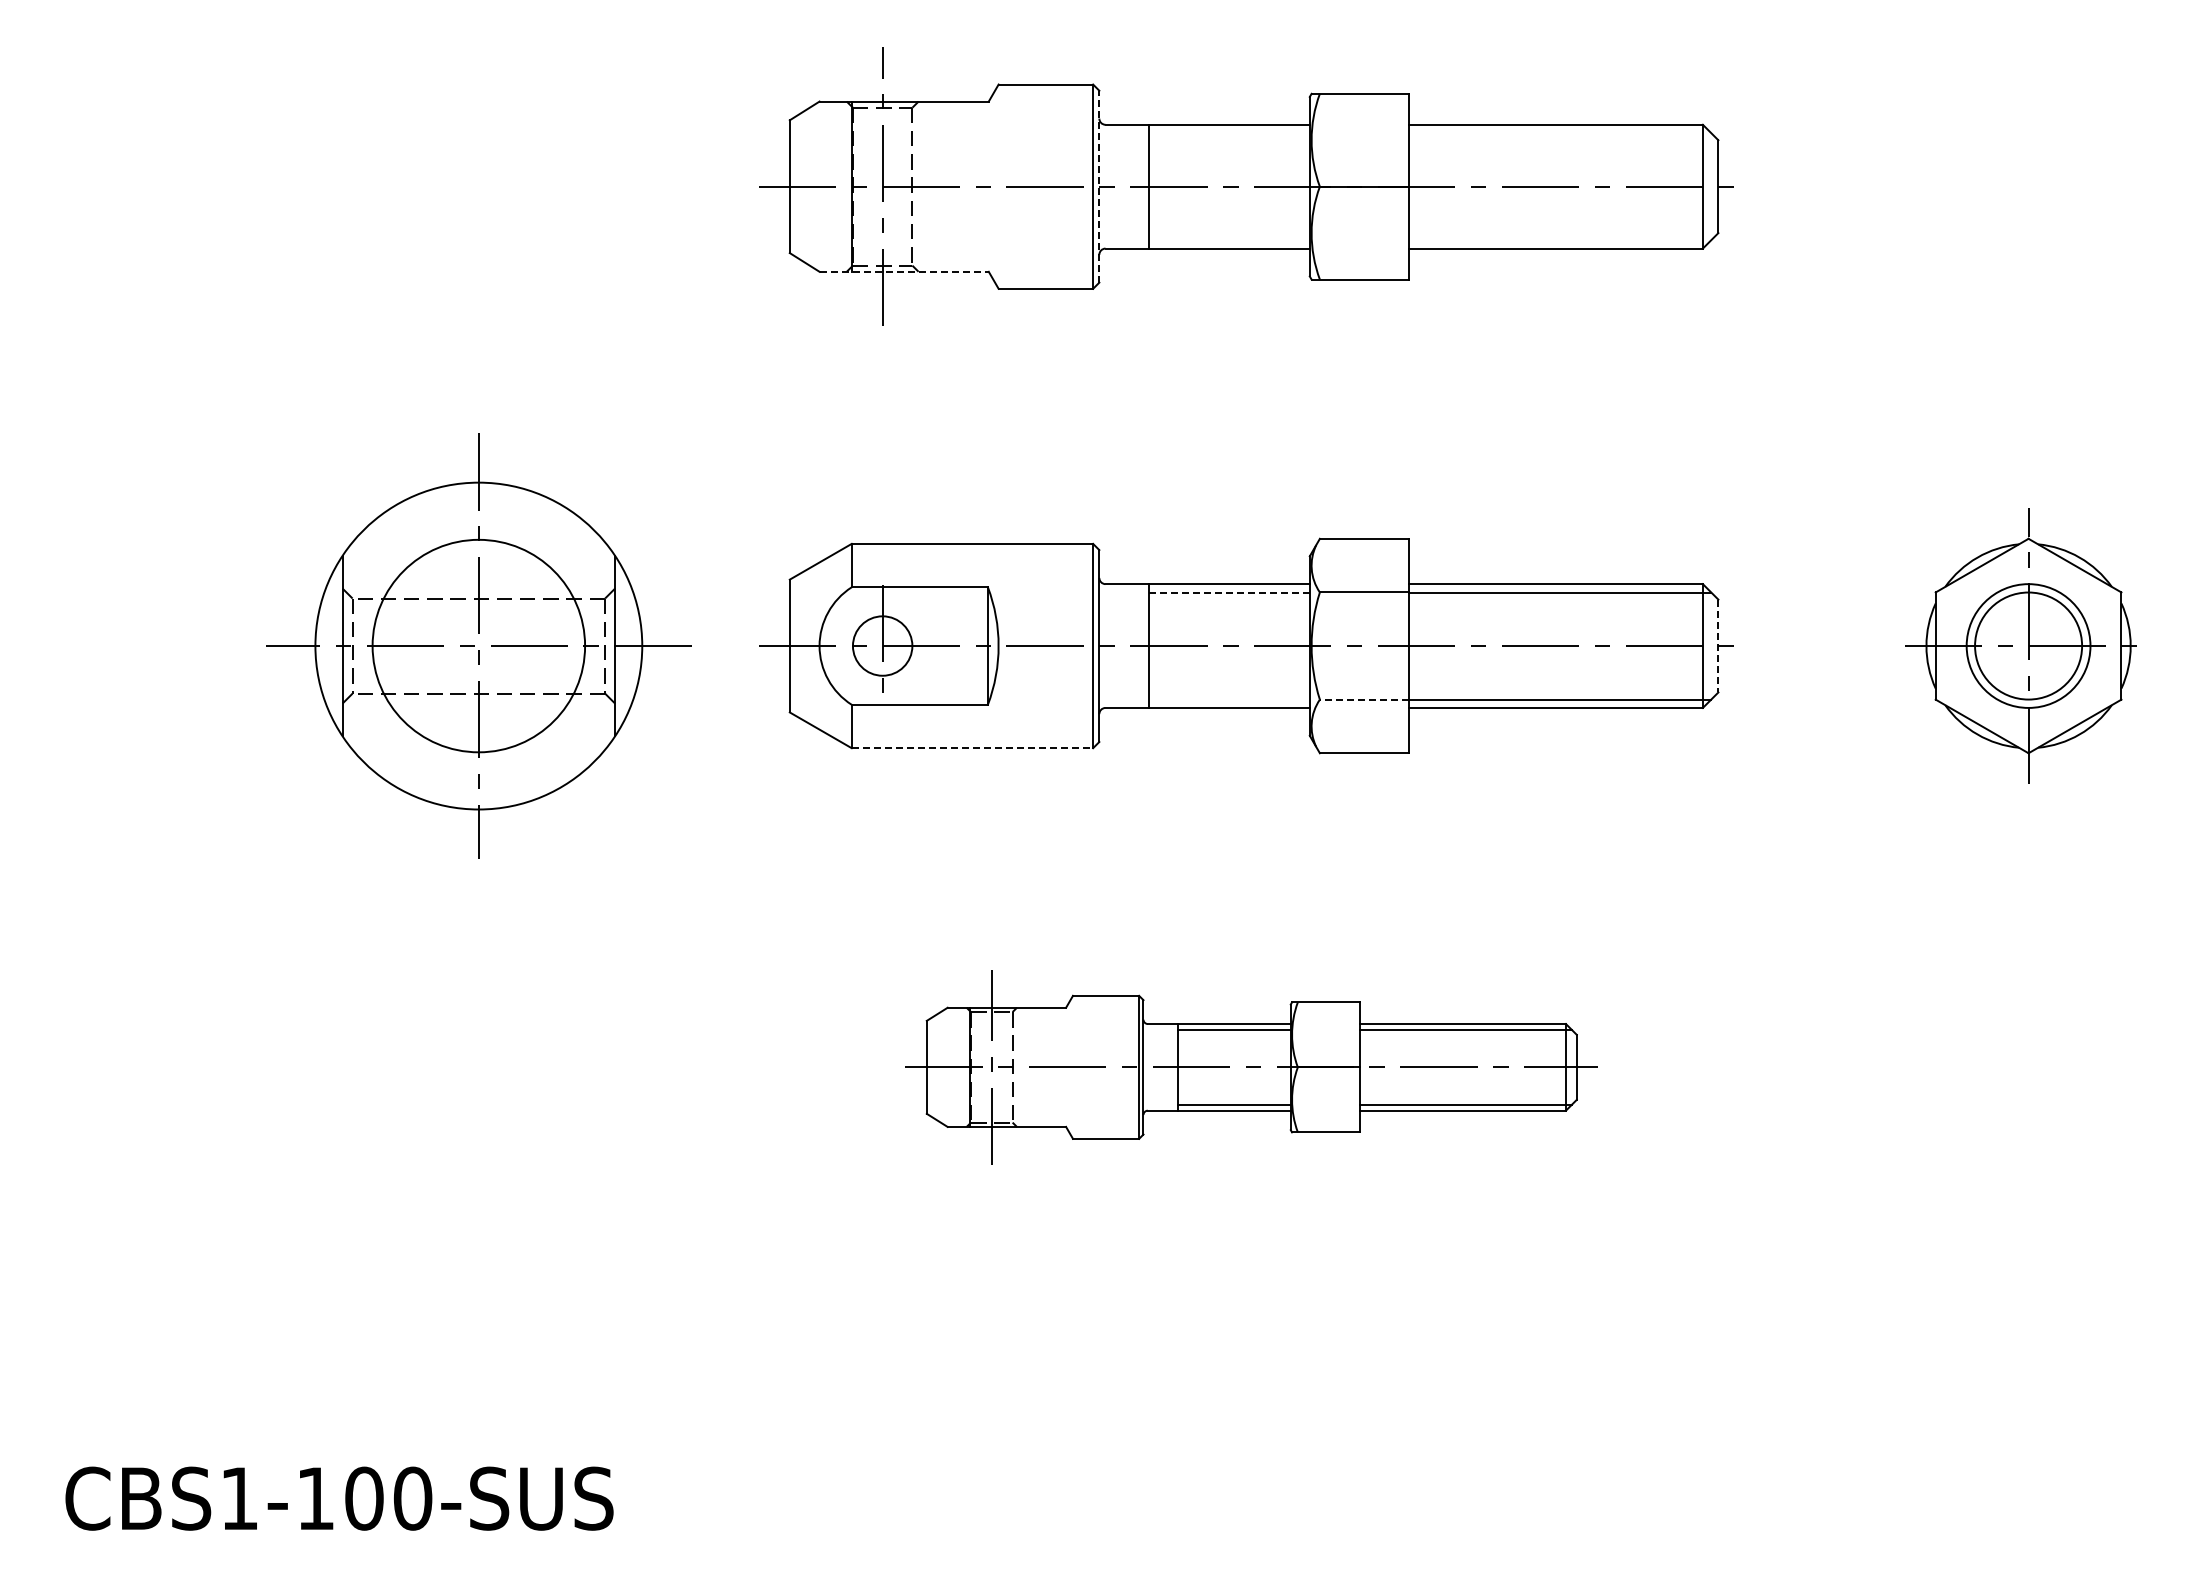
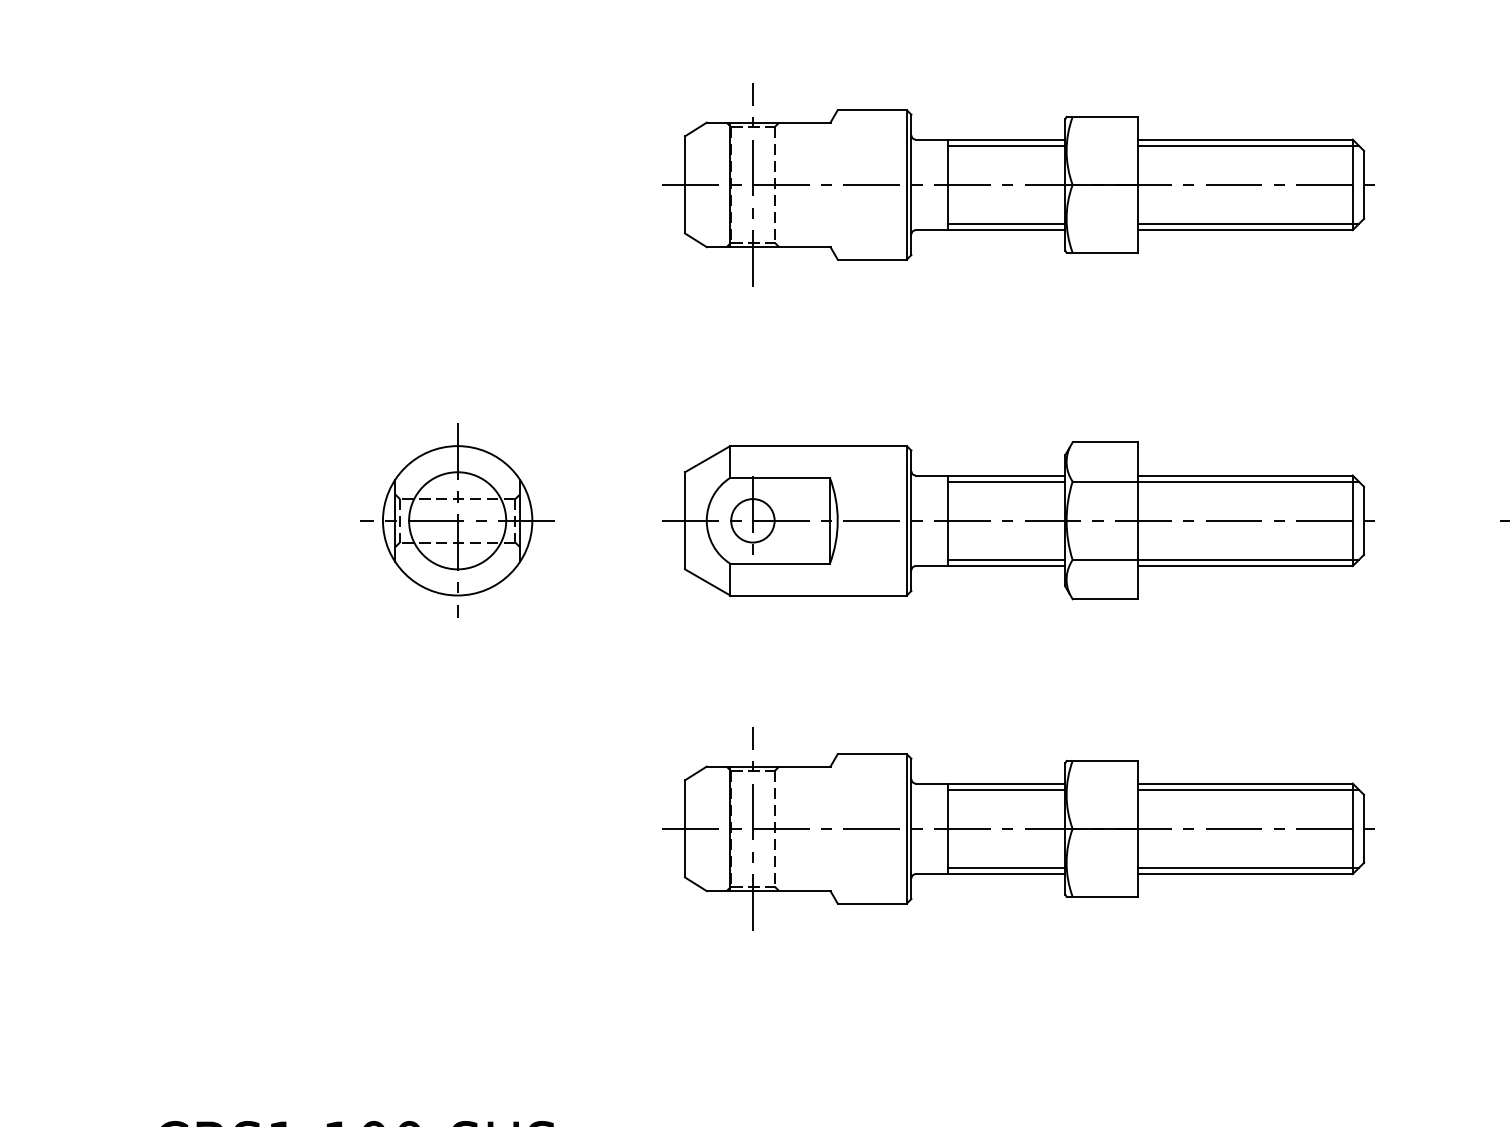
line: (1228, 133) -> (1005, 145), added
line: (1559, 133) -> (1247, 145), added
line: (1099, 186) -> (911, 184), dashed -> solid
line: (1228, 240) -> (1005, 224), added
line: (1559, 240) -> (1247, 224), added
line: (904, 271) -> (768, 246), dashed -> solid
line: (1229, 592) -> (1006, 481), dashed -> solid
part: (478, 645) -> (457, 520), size x0.62
line: (1718, 646) -> (1364, 521), dashed -> solid
line: (1228, 699) -> (1005, 559), added
line: (1363, 699) -> (1104, 559), dashed -> solid
line: (972, 748) -> (818, 595), dashed -> solid
part: (1246, 1067) -> (1018, 829), size x1.43

